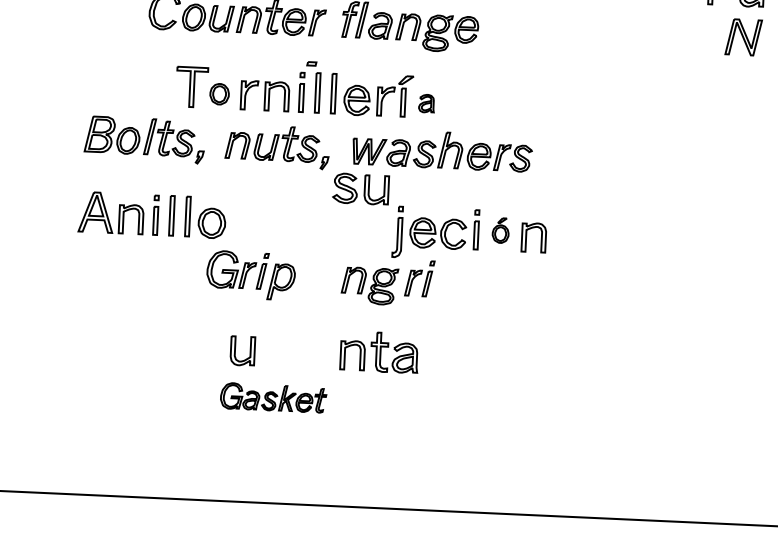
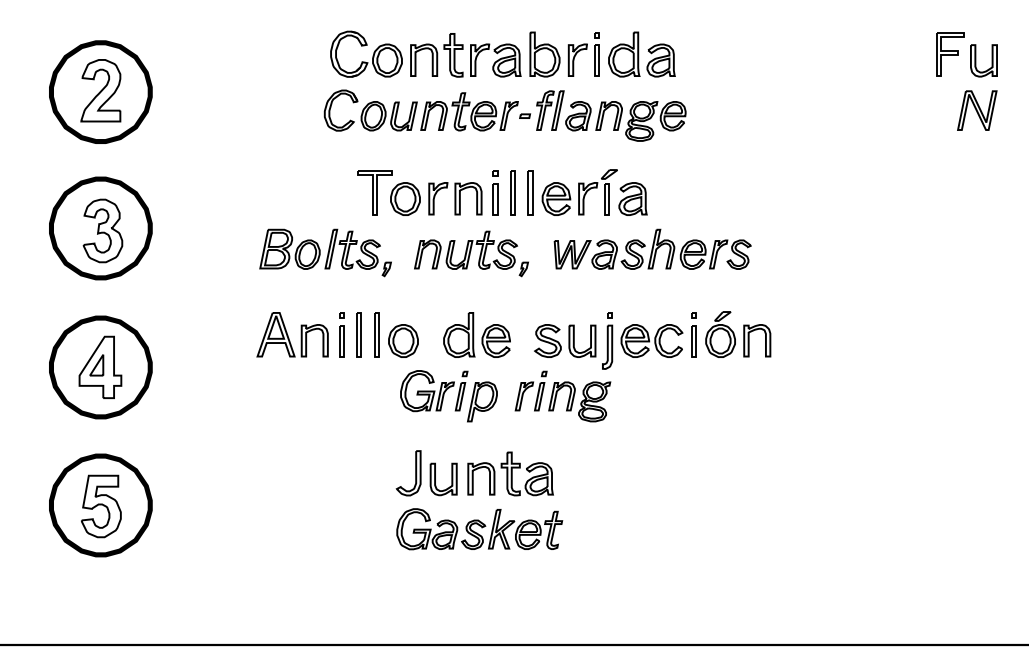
part: (312, 63) -> (525, 115), moved
part: (219, 93) -> (405, 198), size x1.43
part: (426, 103) -> (632, 198), size x1.67
part: (361, 188) -> (565, 340), moved
part: (278, 220) -> (476, 334), added
part: (500, 230) -> (720, 334), size x1.67
part: (419, 277) -> (530, 390), moved
part: (217, 344) -> (415, 473), added
part: (379, 351) -> (510, 473), moved
part: (273, 398) -> (479, 529), size x1.43

